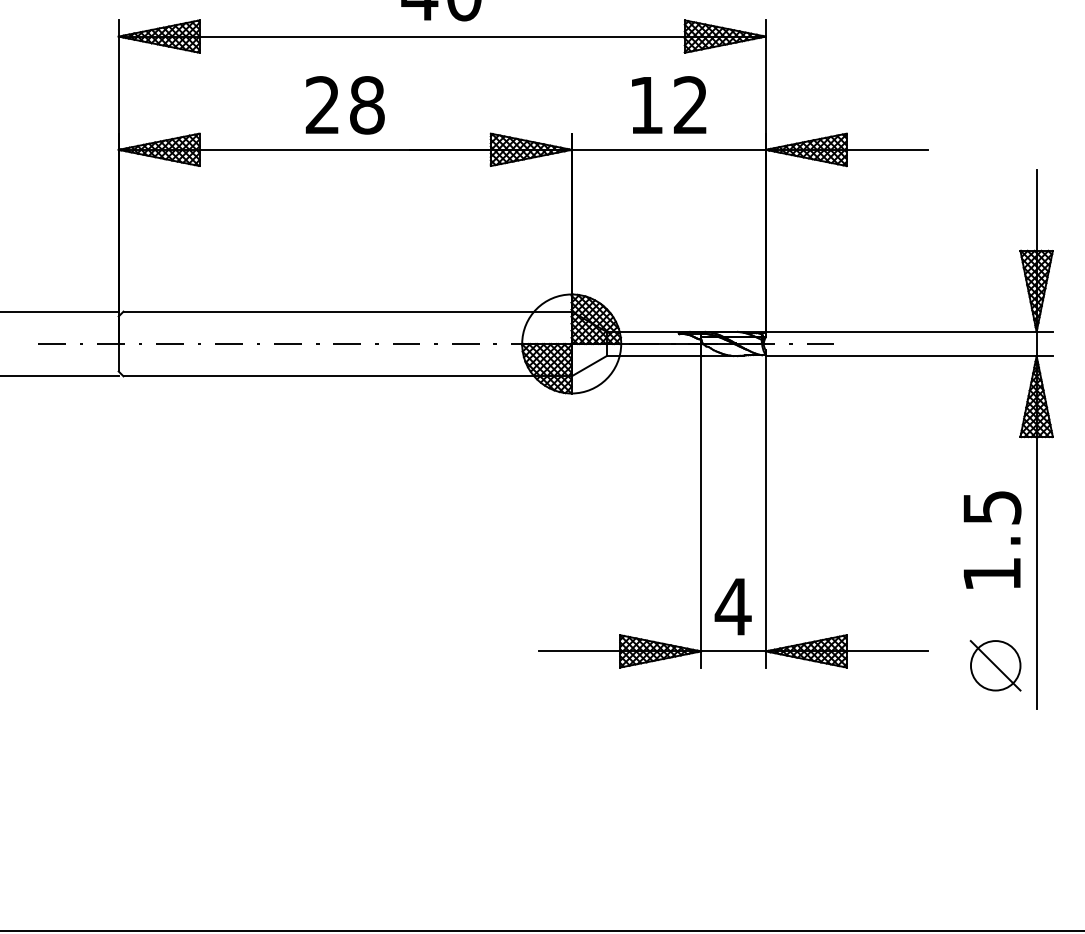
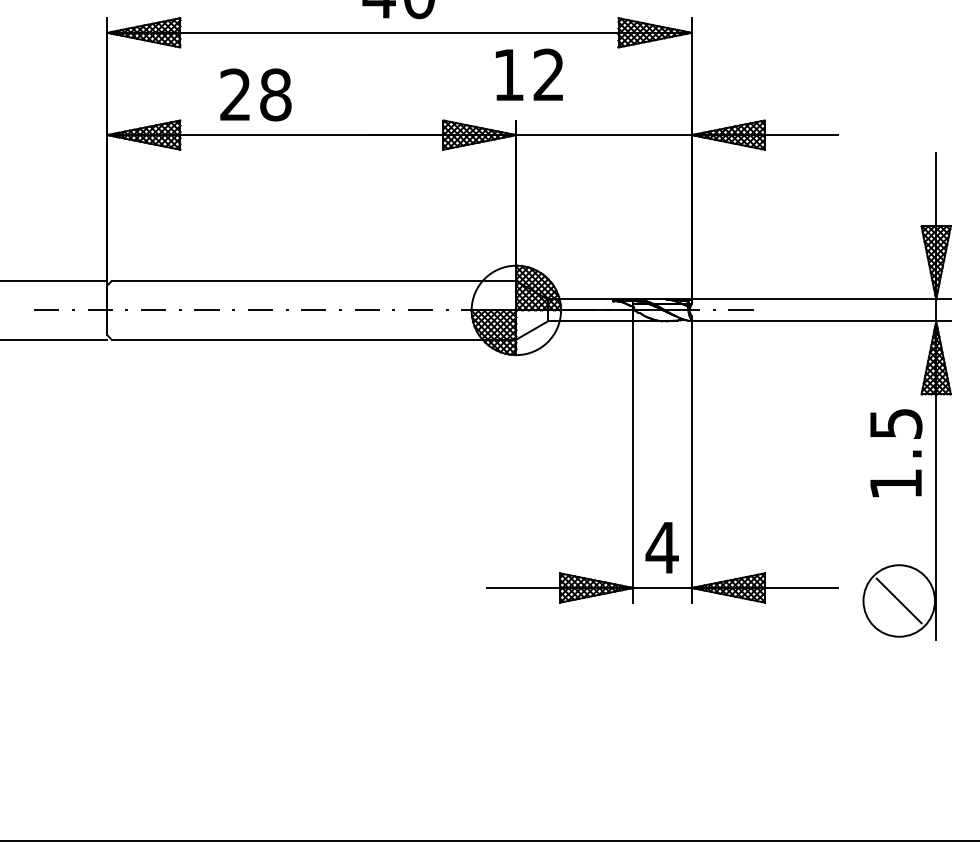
text: (669, 104) -> (529, 74), moved
text: (344, 105) -> (255, 95), moved
text: (992, 539) -> (896, 452), moved
circle: (995, 665) -> (899, 600), size x1.6

